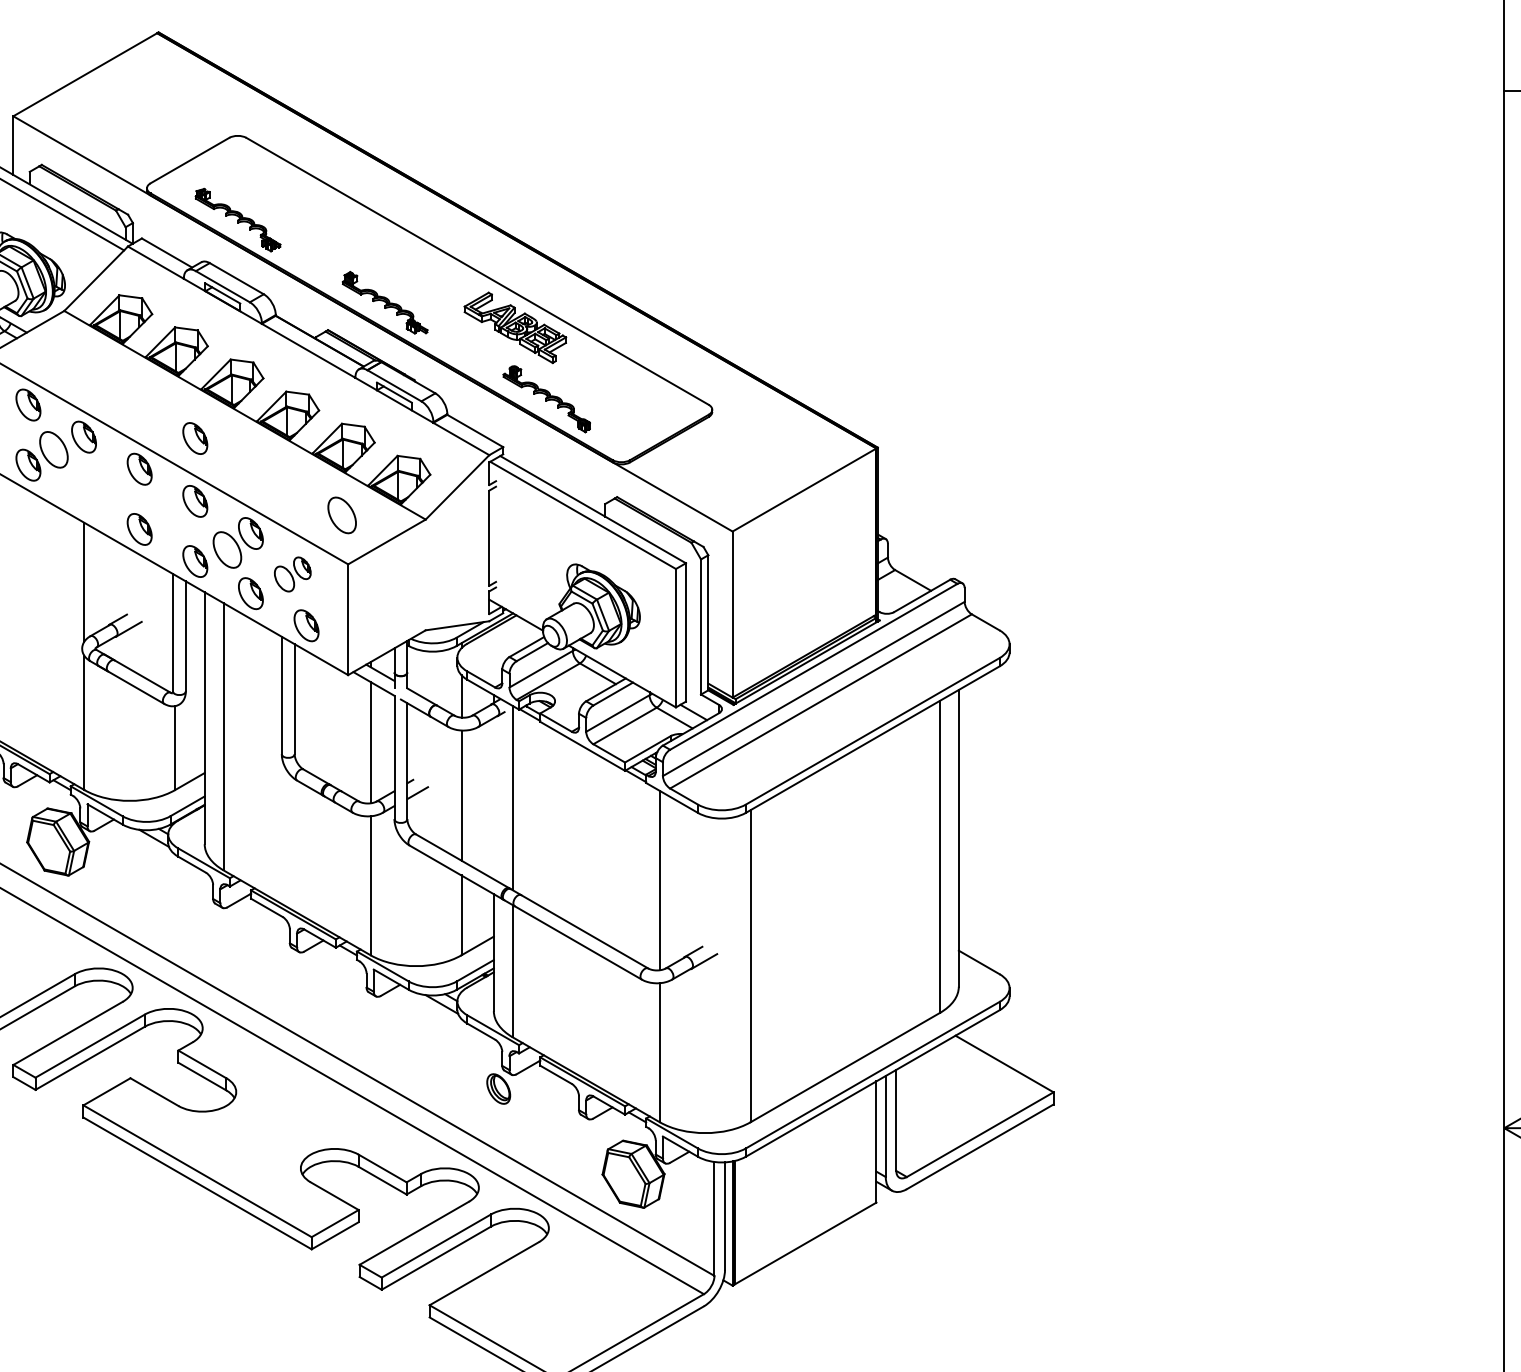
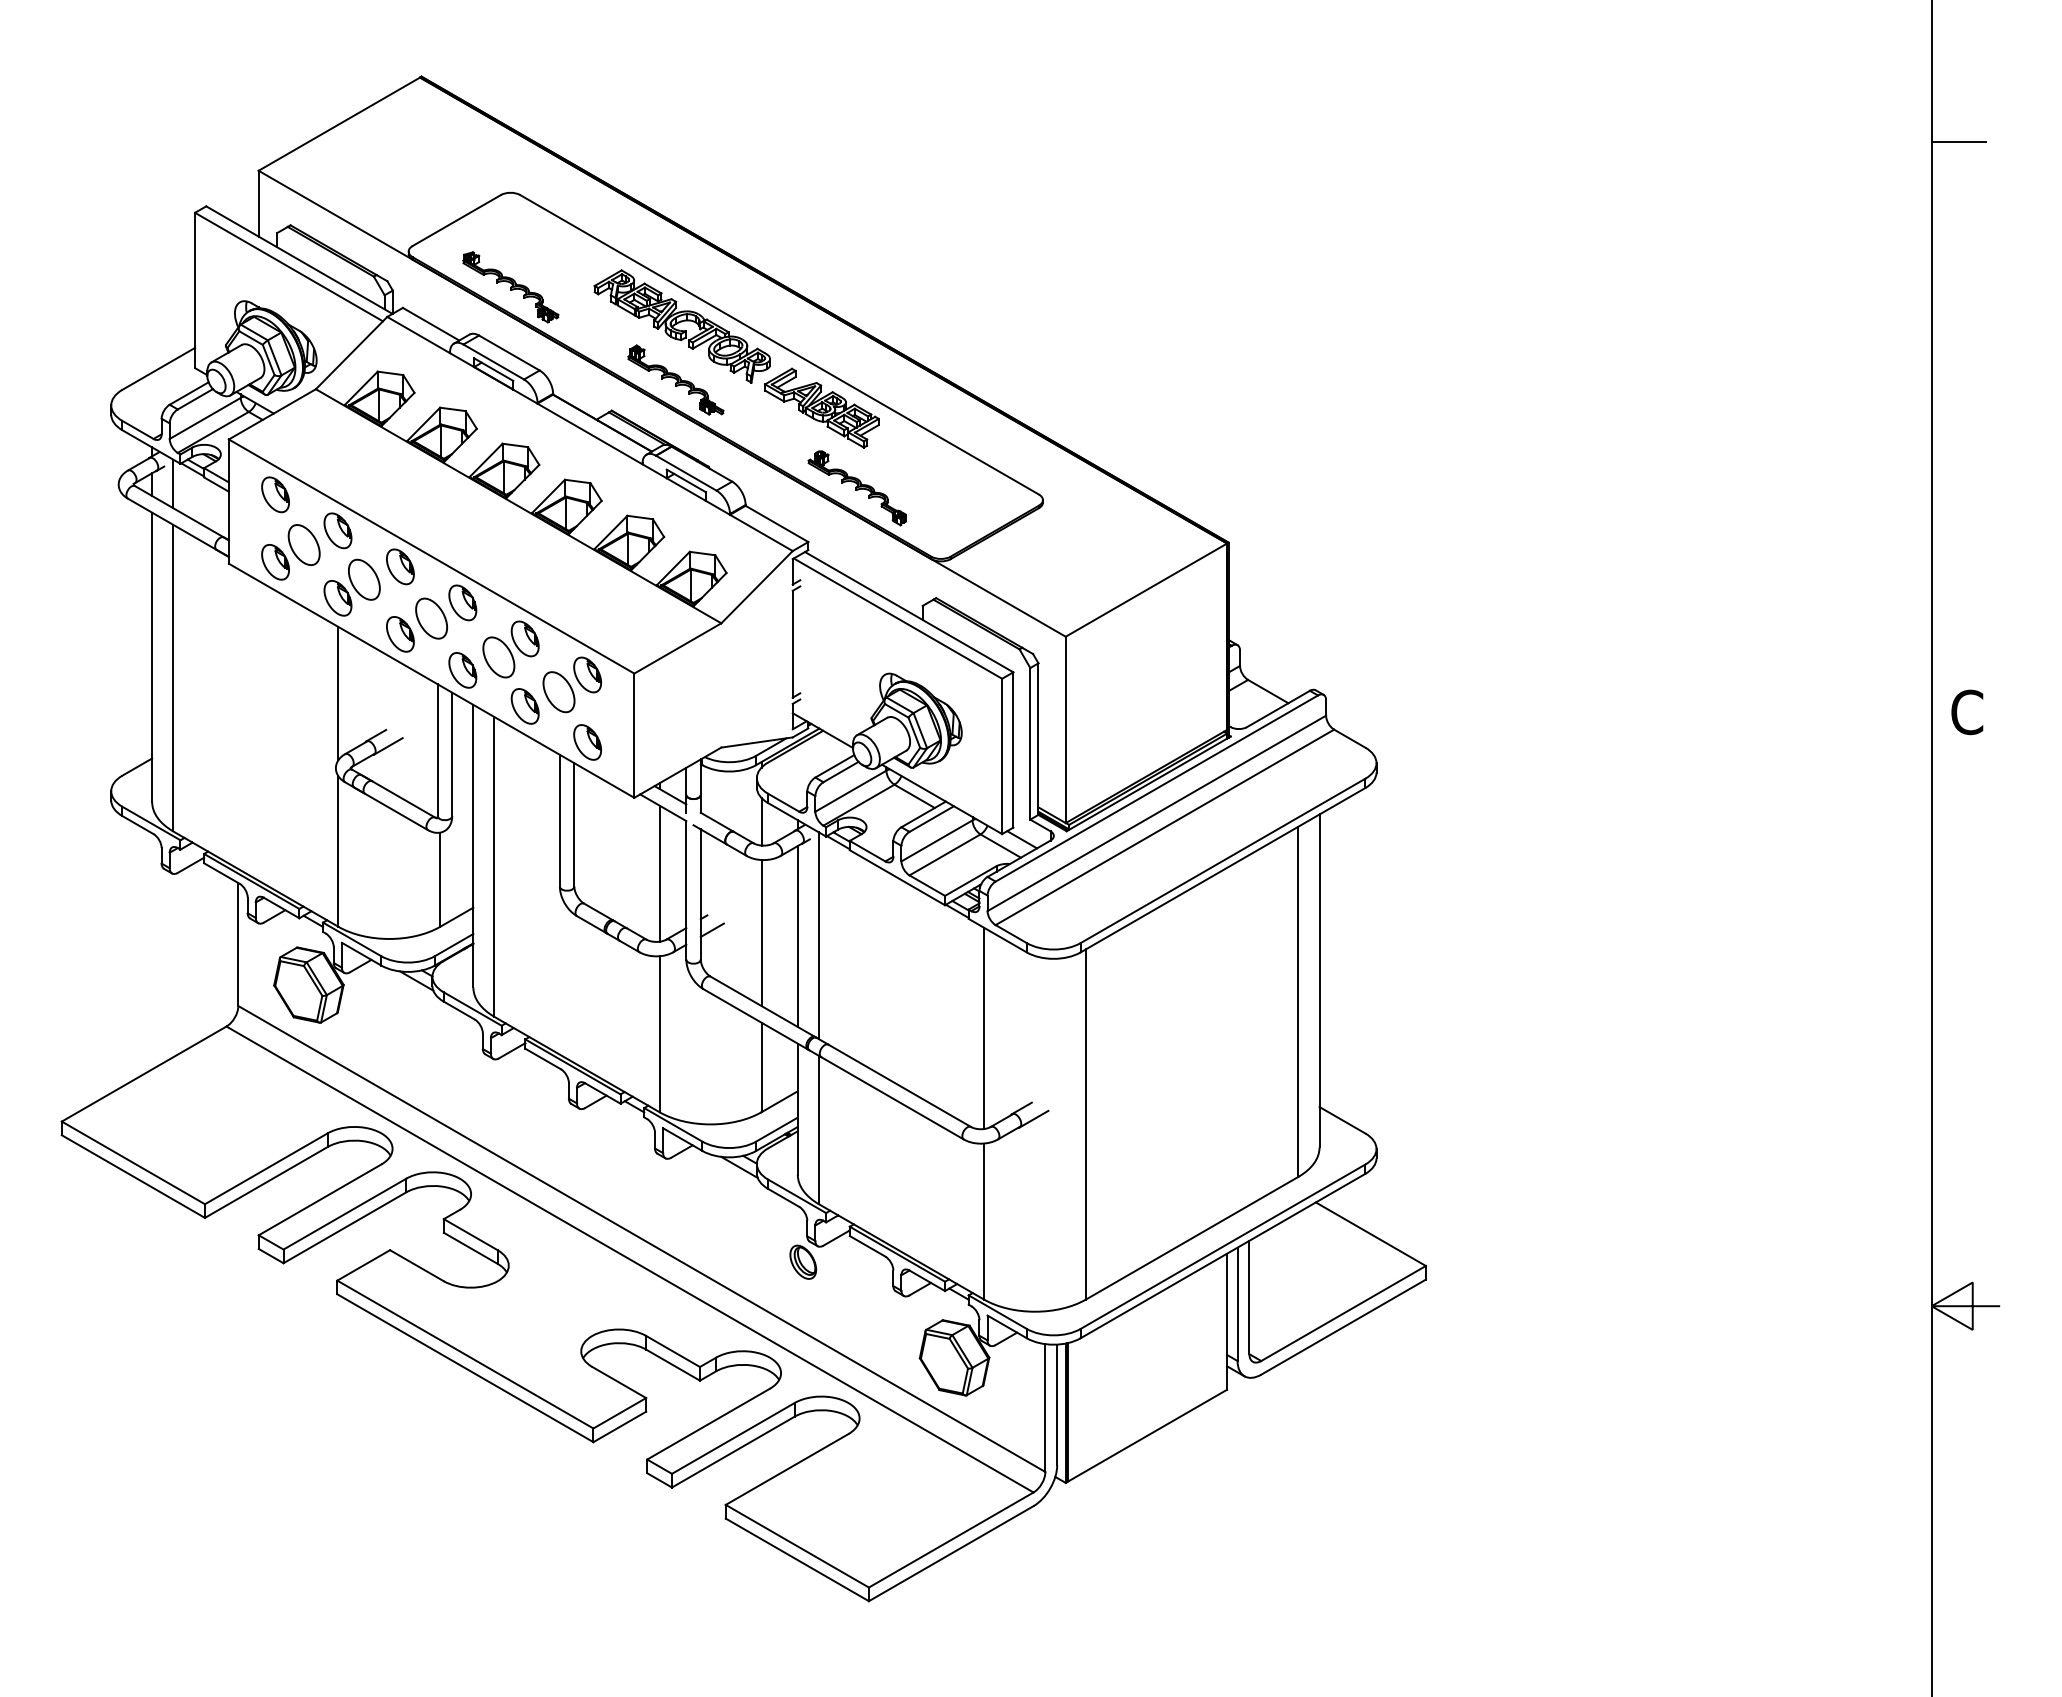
part: (390, 255) -> (681, 326), added
part: (195, 438) -> (462, 532), removed
part: (96, 487) -> (351, 587), added
part: (342, 515) -> (431, 618), moved
part: (292, 574) -> (571, 684), size x1.43
line: (493, 798) -> (797, 936), added

